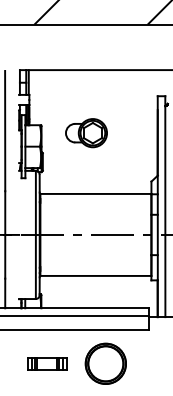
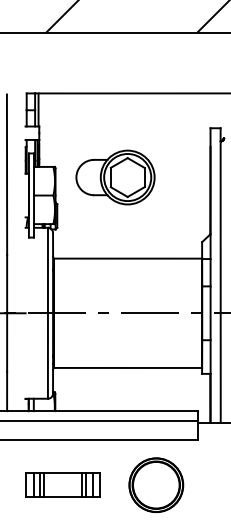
part: (86, 133) -> (115, 177), size x1.43
part: (46, 363) -> (62, 484), size x1.43
part: (105, 363) -> (156, 484), moved

